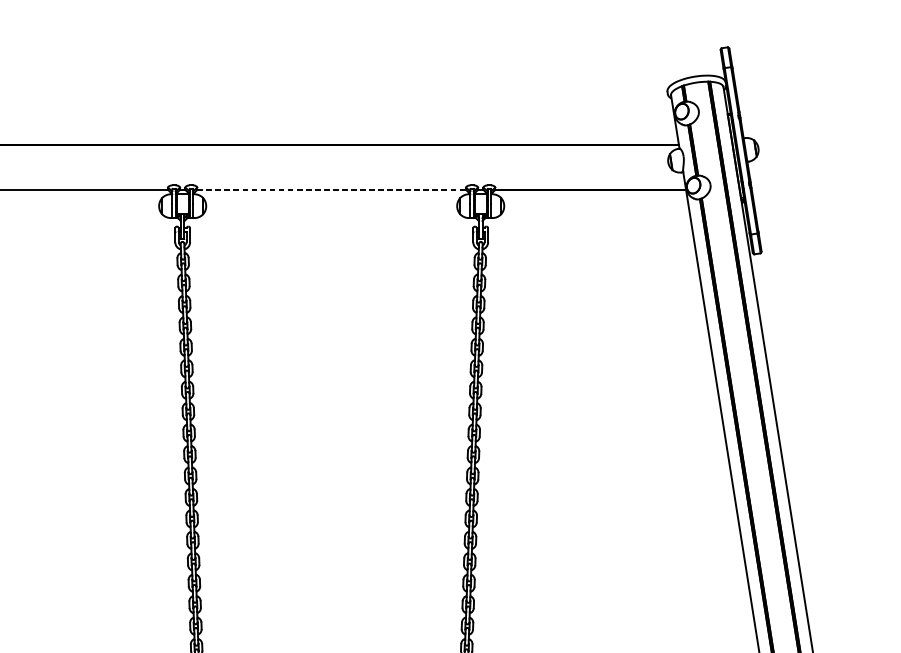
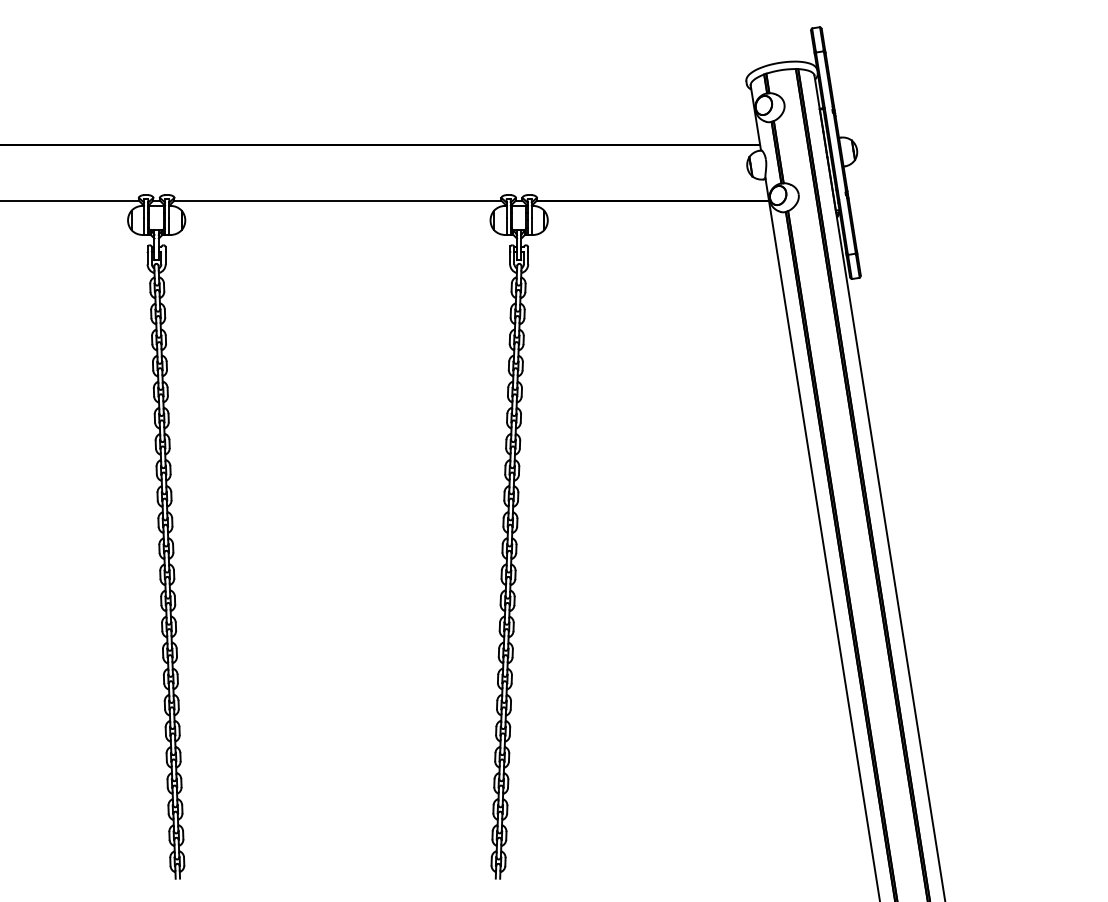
line: (332, 189) -> (338, 200), dashed -> solid

